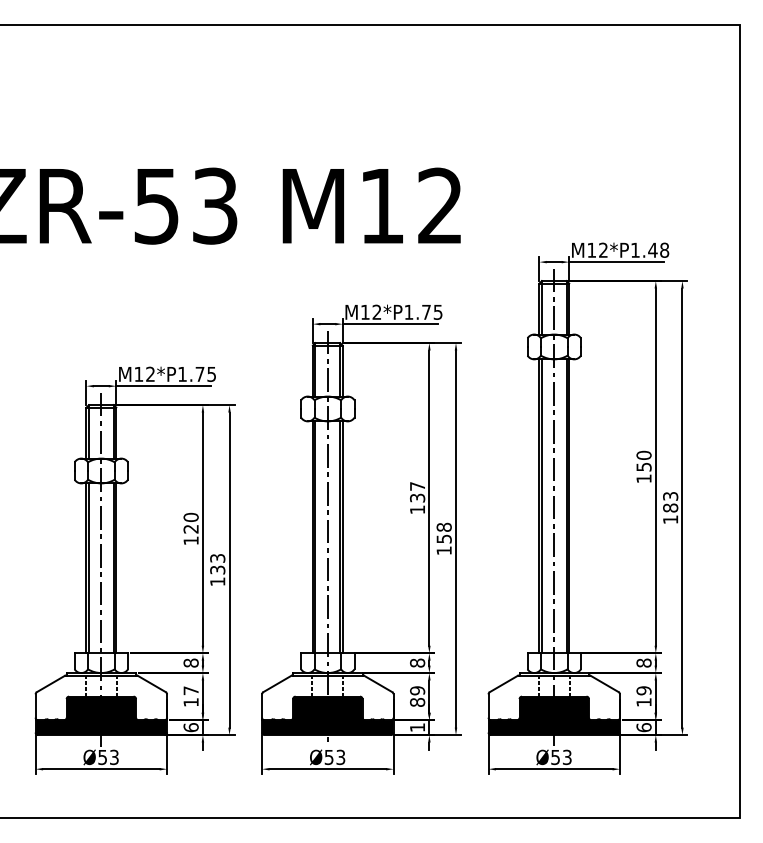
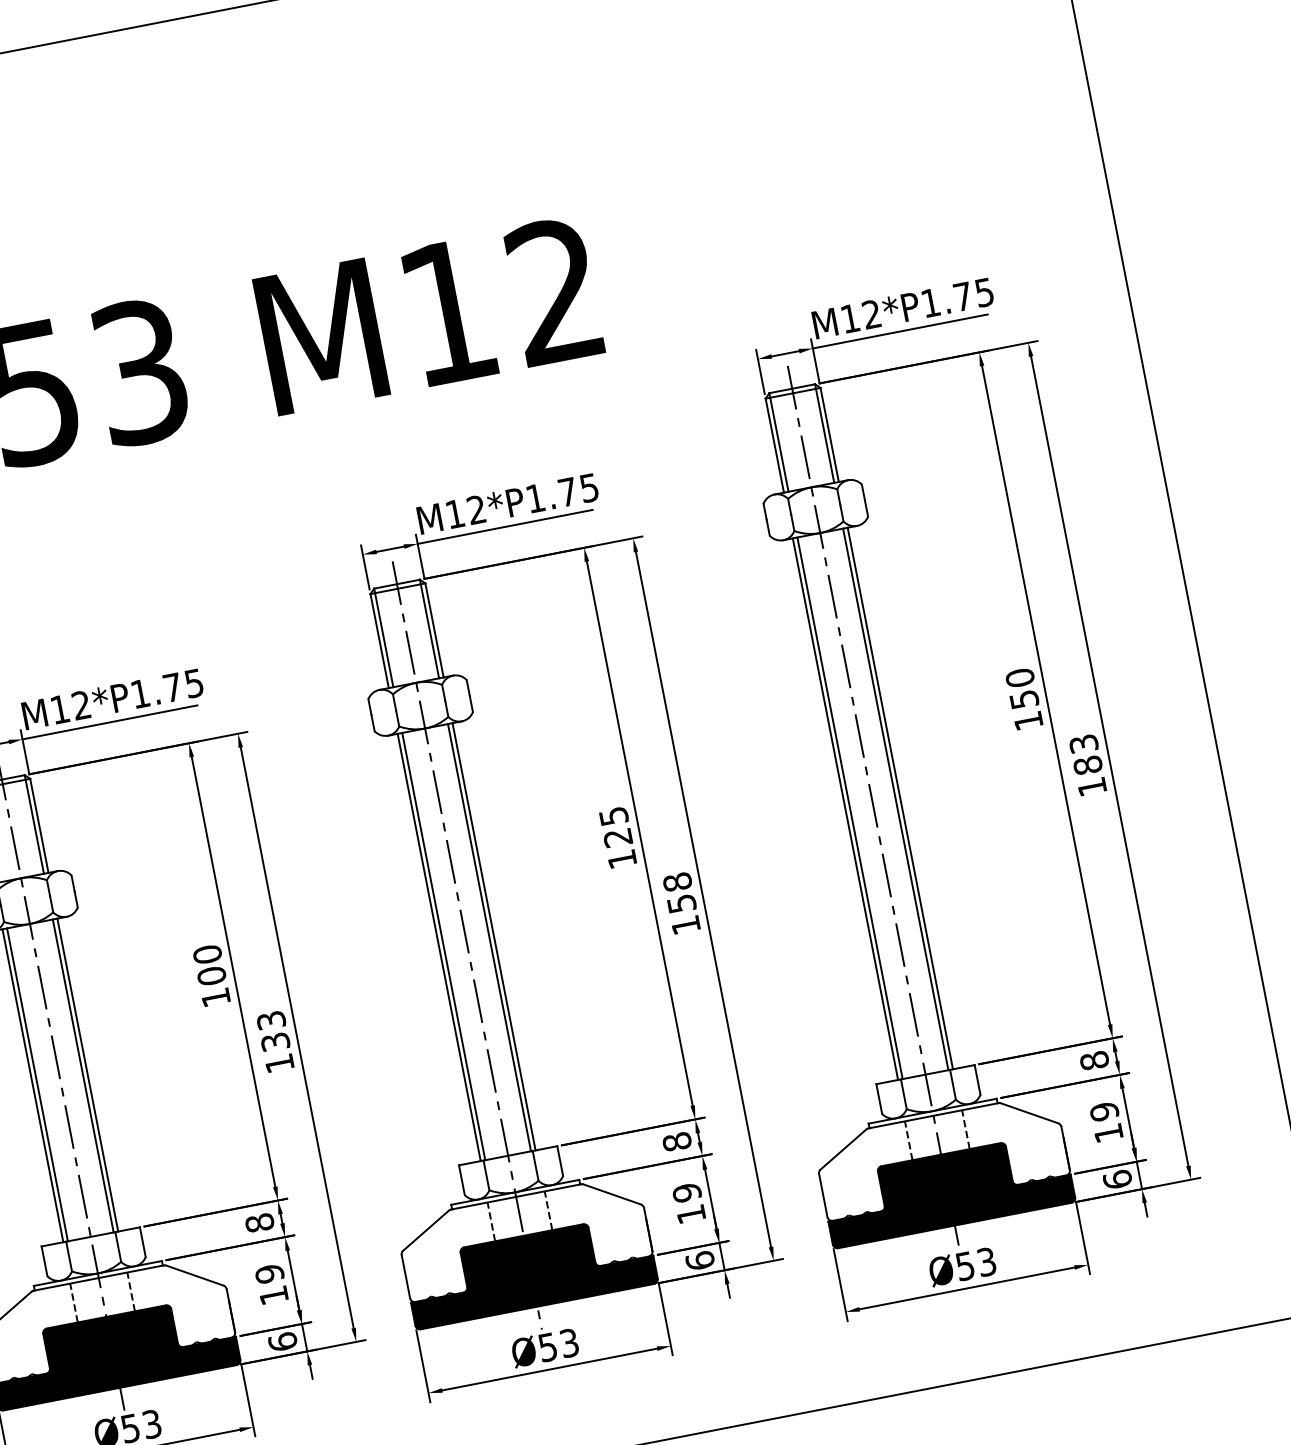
text: (658, 249) -> (972, 293), M12*P1.48 -> M12*P1.75
text: (417, 492) -> (615, 827), 137 -> 125
text: (190, 528) -> (210, 975), 120 -> 100
text: (190, 690) -> (268, 1273), 17 -> 19
text: (417, 702) -> (691, 1214), 89 -> 19
text: (417, 727) -> (700, 1260), 1 -> 6

